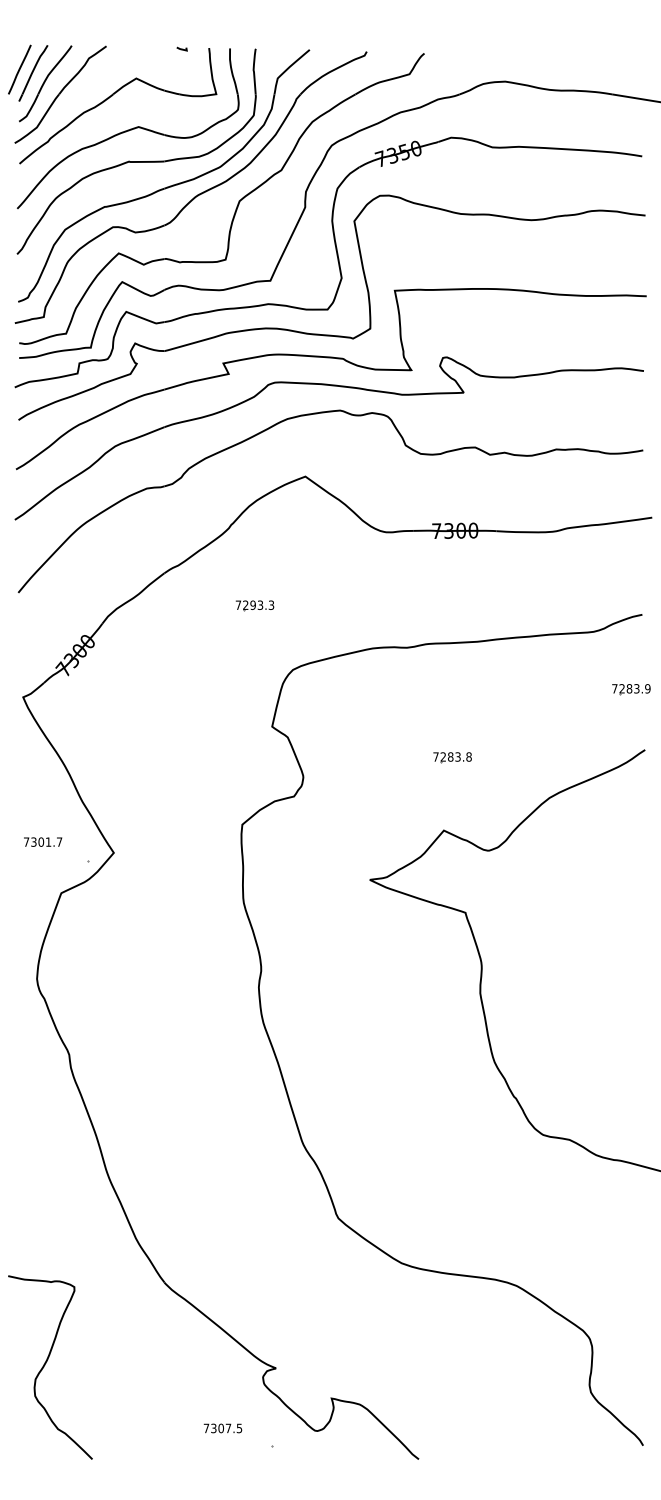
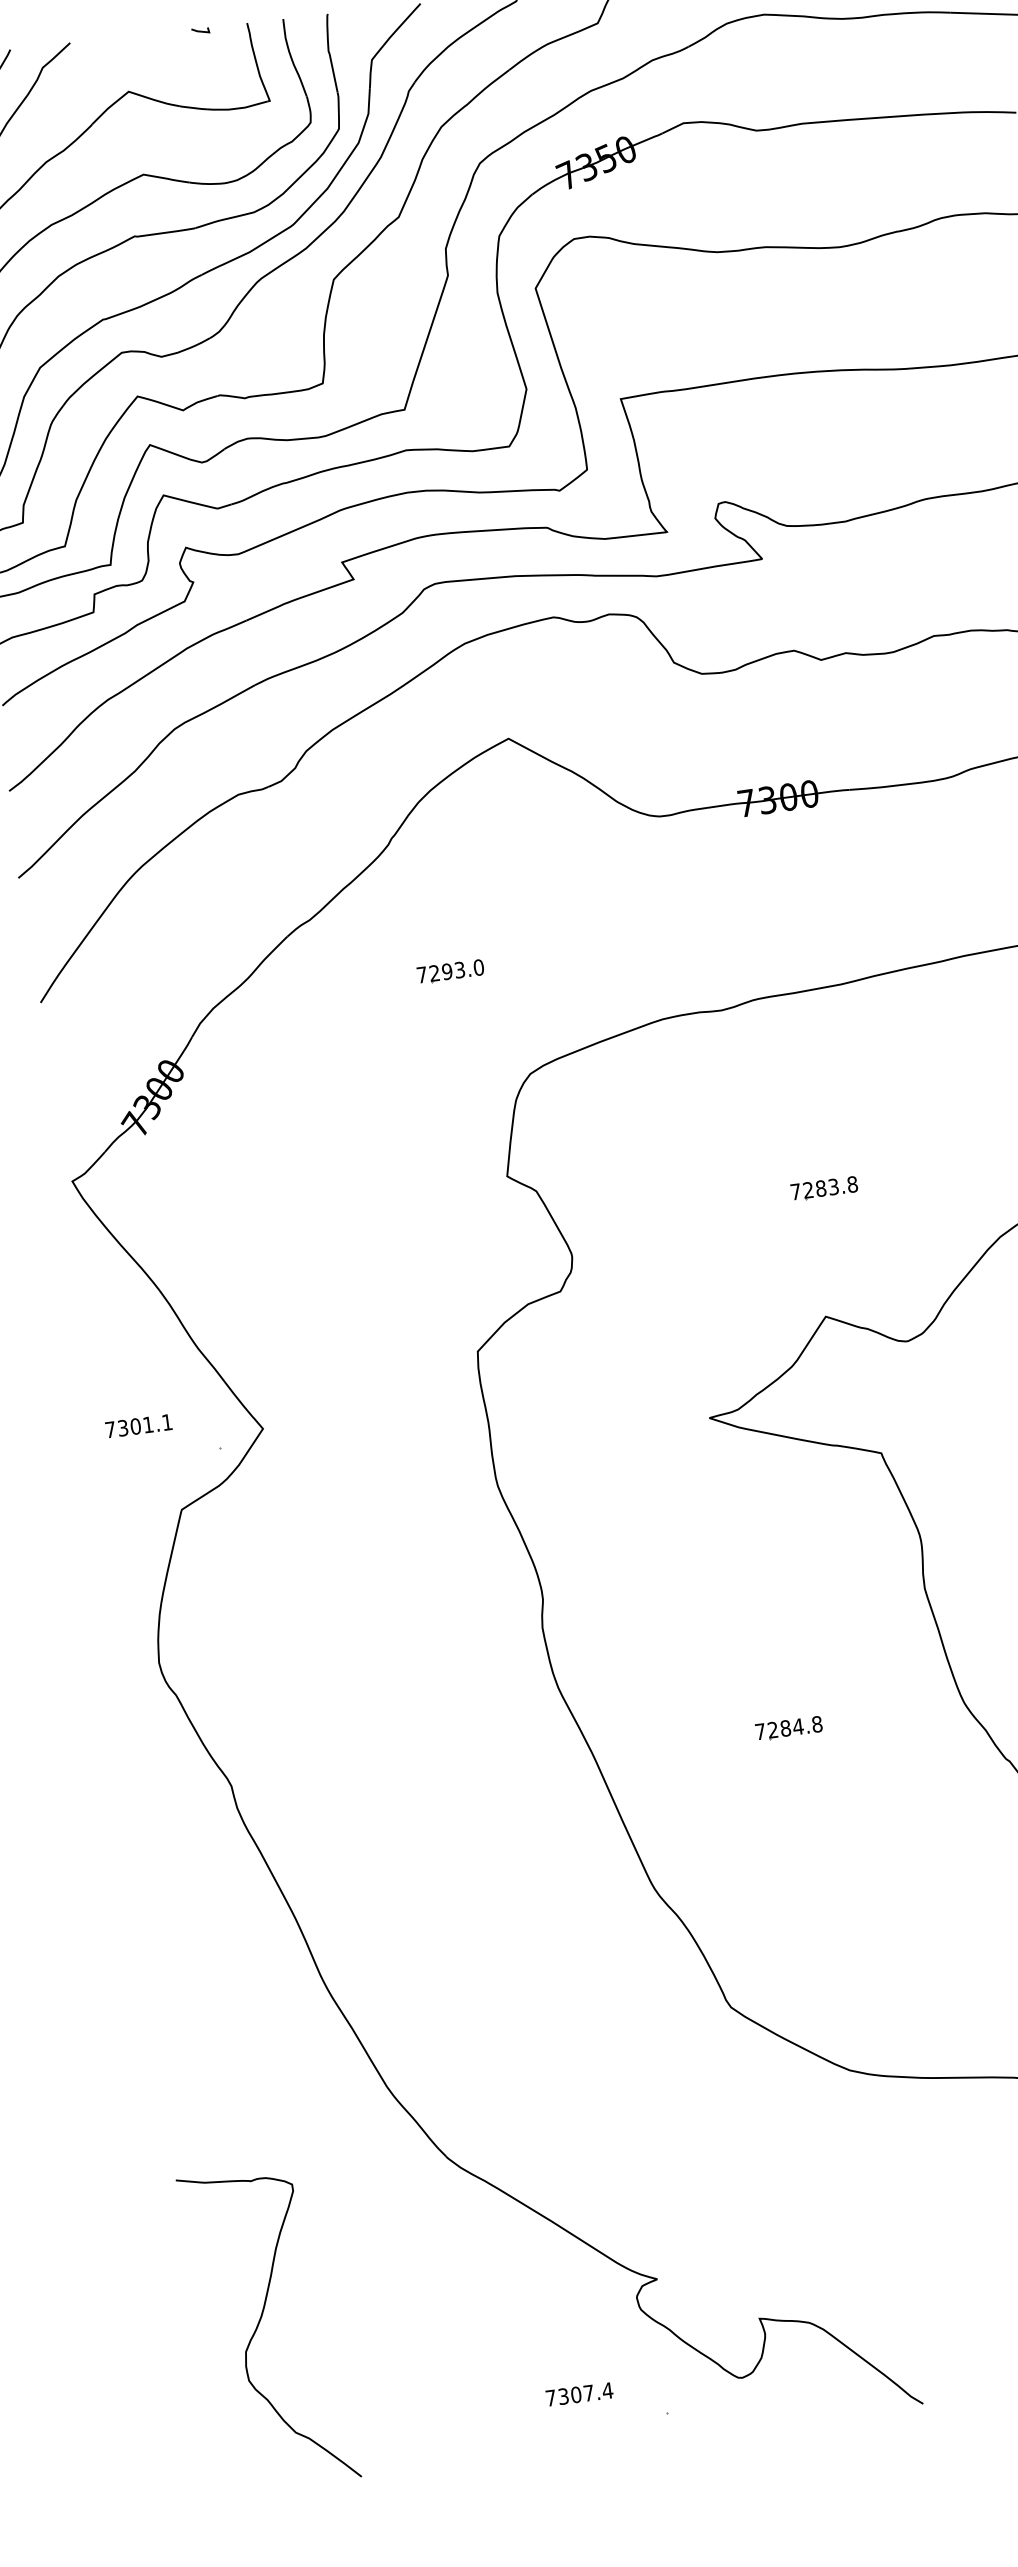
text: (271, 604) -> (478, 966), 7293.3 -> 7293.0
text: (59, 841) -> (166, 1421), 7301.7 -> 7301.1
part: (392, 1063) -> (789, 1728), added
text: (239, 1428) -> (607, 2390), 7307.5 -> 7307.4

